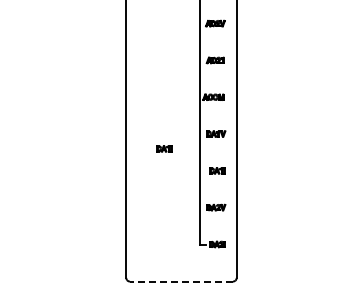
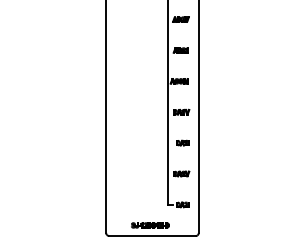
part: (164, 148) -> (138, 124), removed
part: (178, 268) -> (149, 225), added
line: (181, 281) -> (152, 235), dashed -> solid

